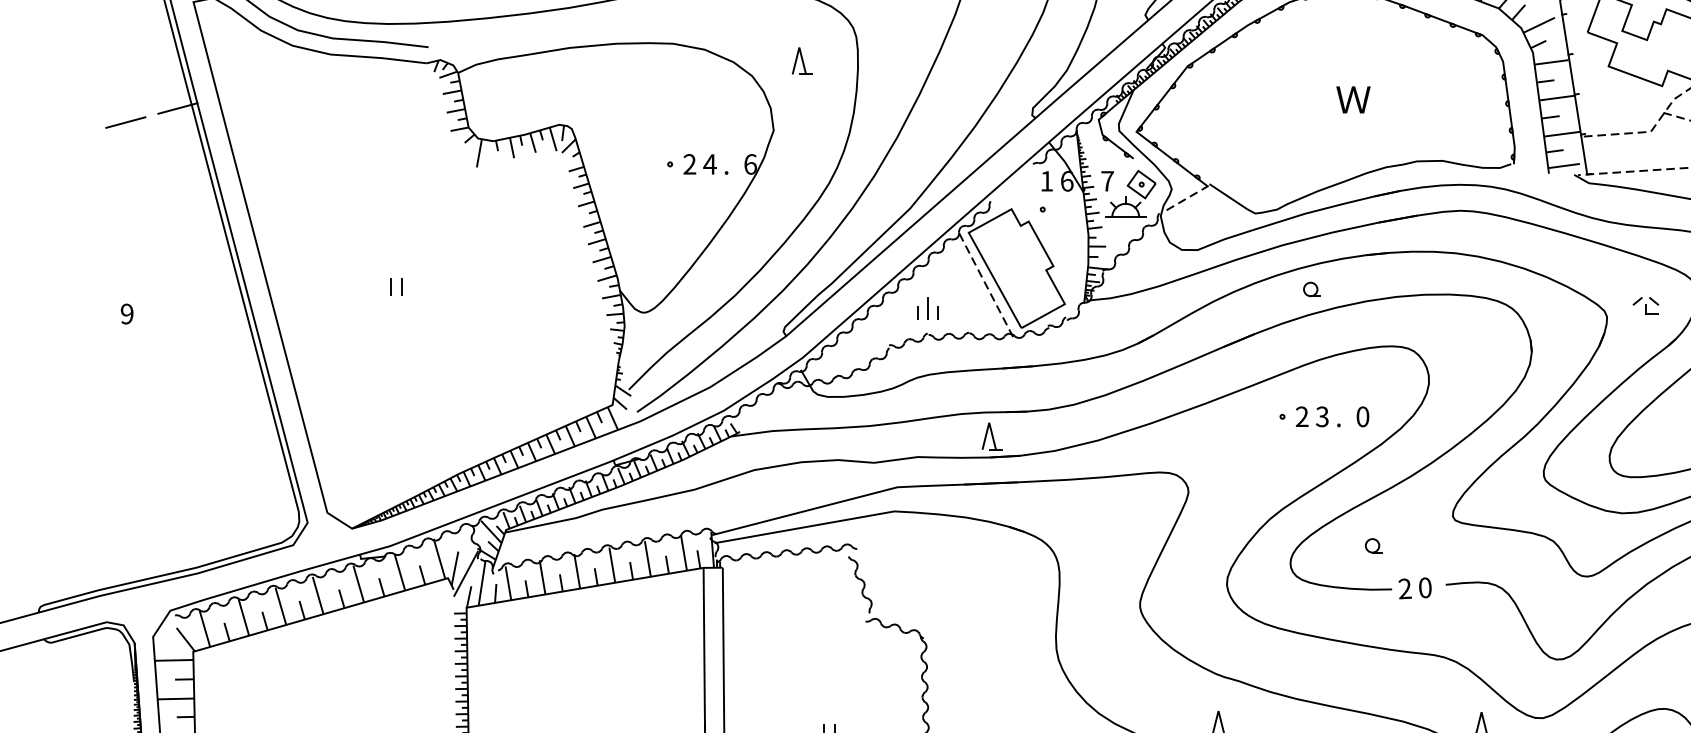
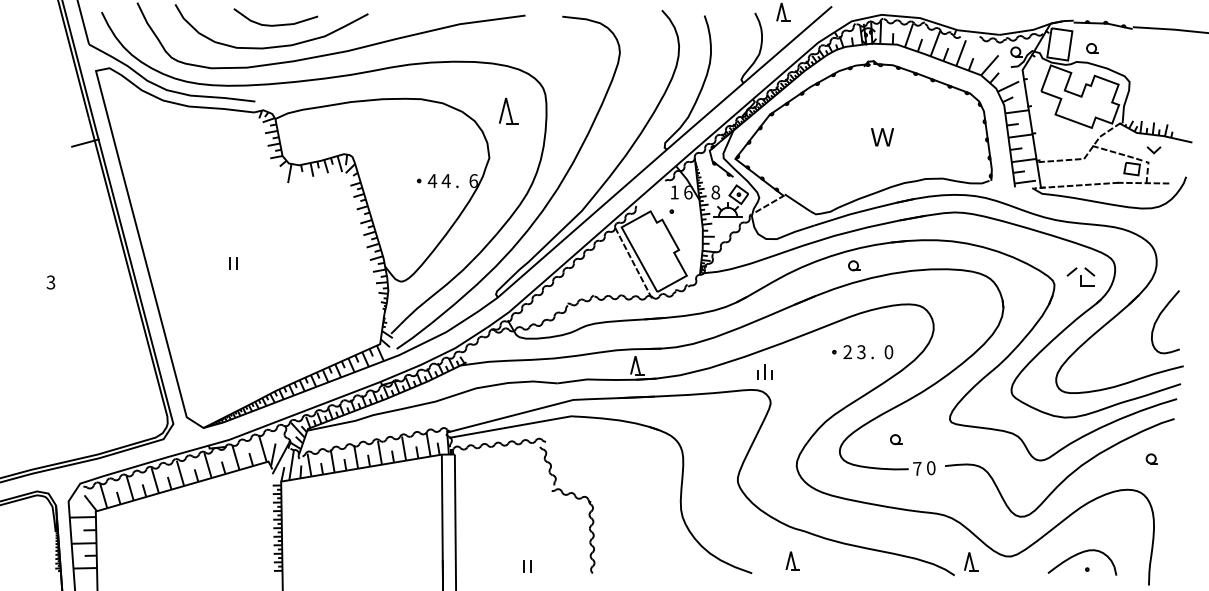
part: (801, 60) -> (508, 110), size x1.4
line: (124, 122) -> (49, 152), removed
text: (689, 163) -> (432, 180), 2 -> 4
text: (1107, 181) -> (715, 192), 7 -> 8
part: (1645, 305) -> (1080, 276), size x1.6
part: (927, 308) -> (764, 371), moved
text: (126, 314) -> (50, 282), 9 -> 3
text: (1405, 588) -> (917, 468), 2 -> 7

